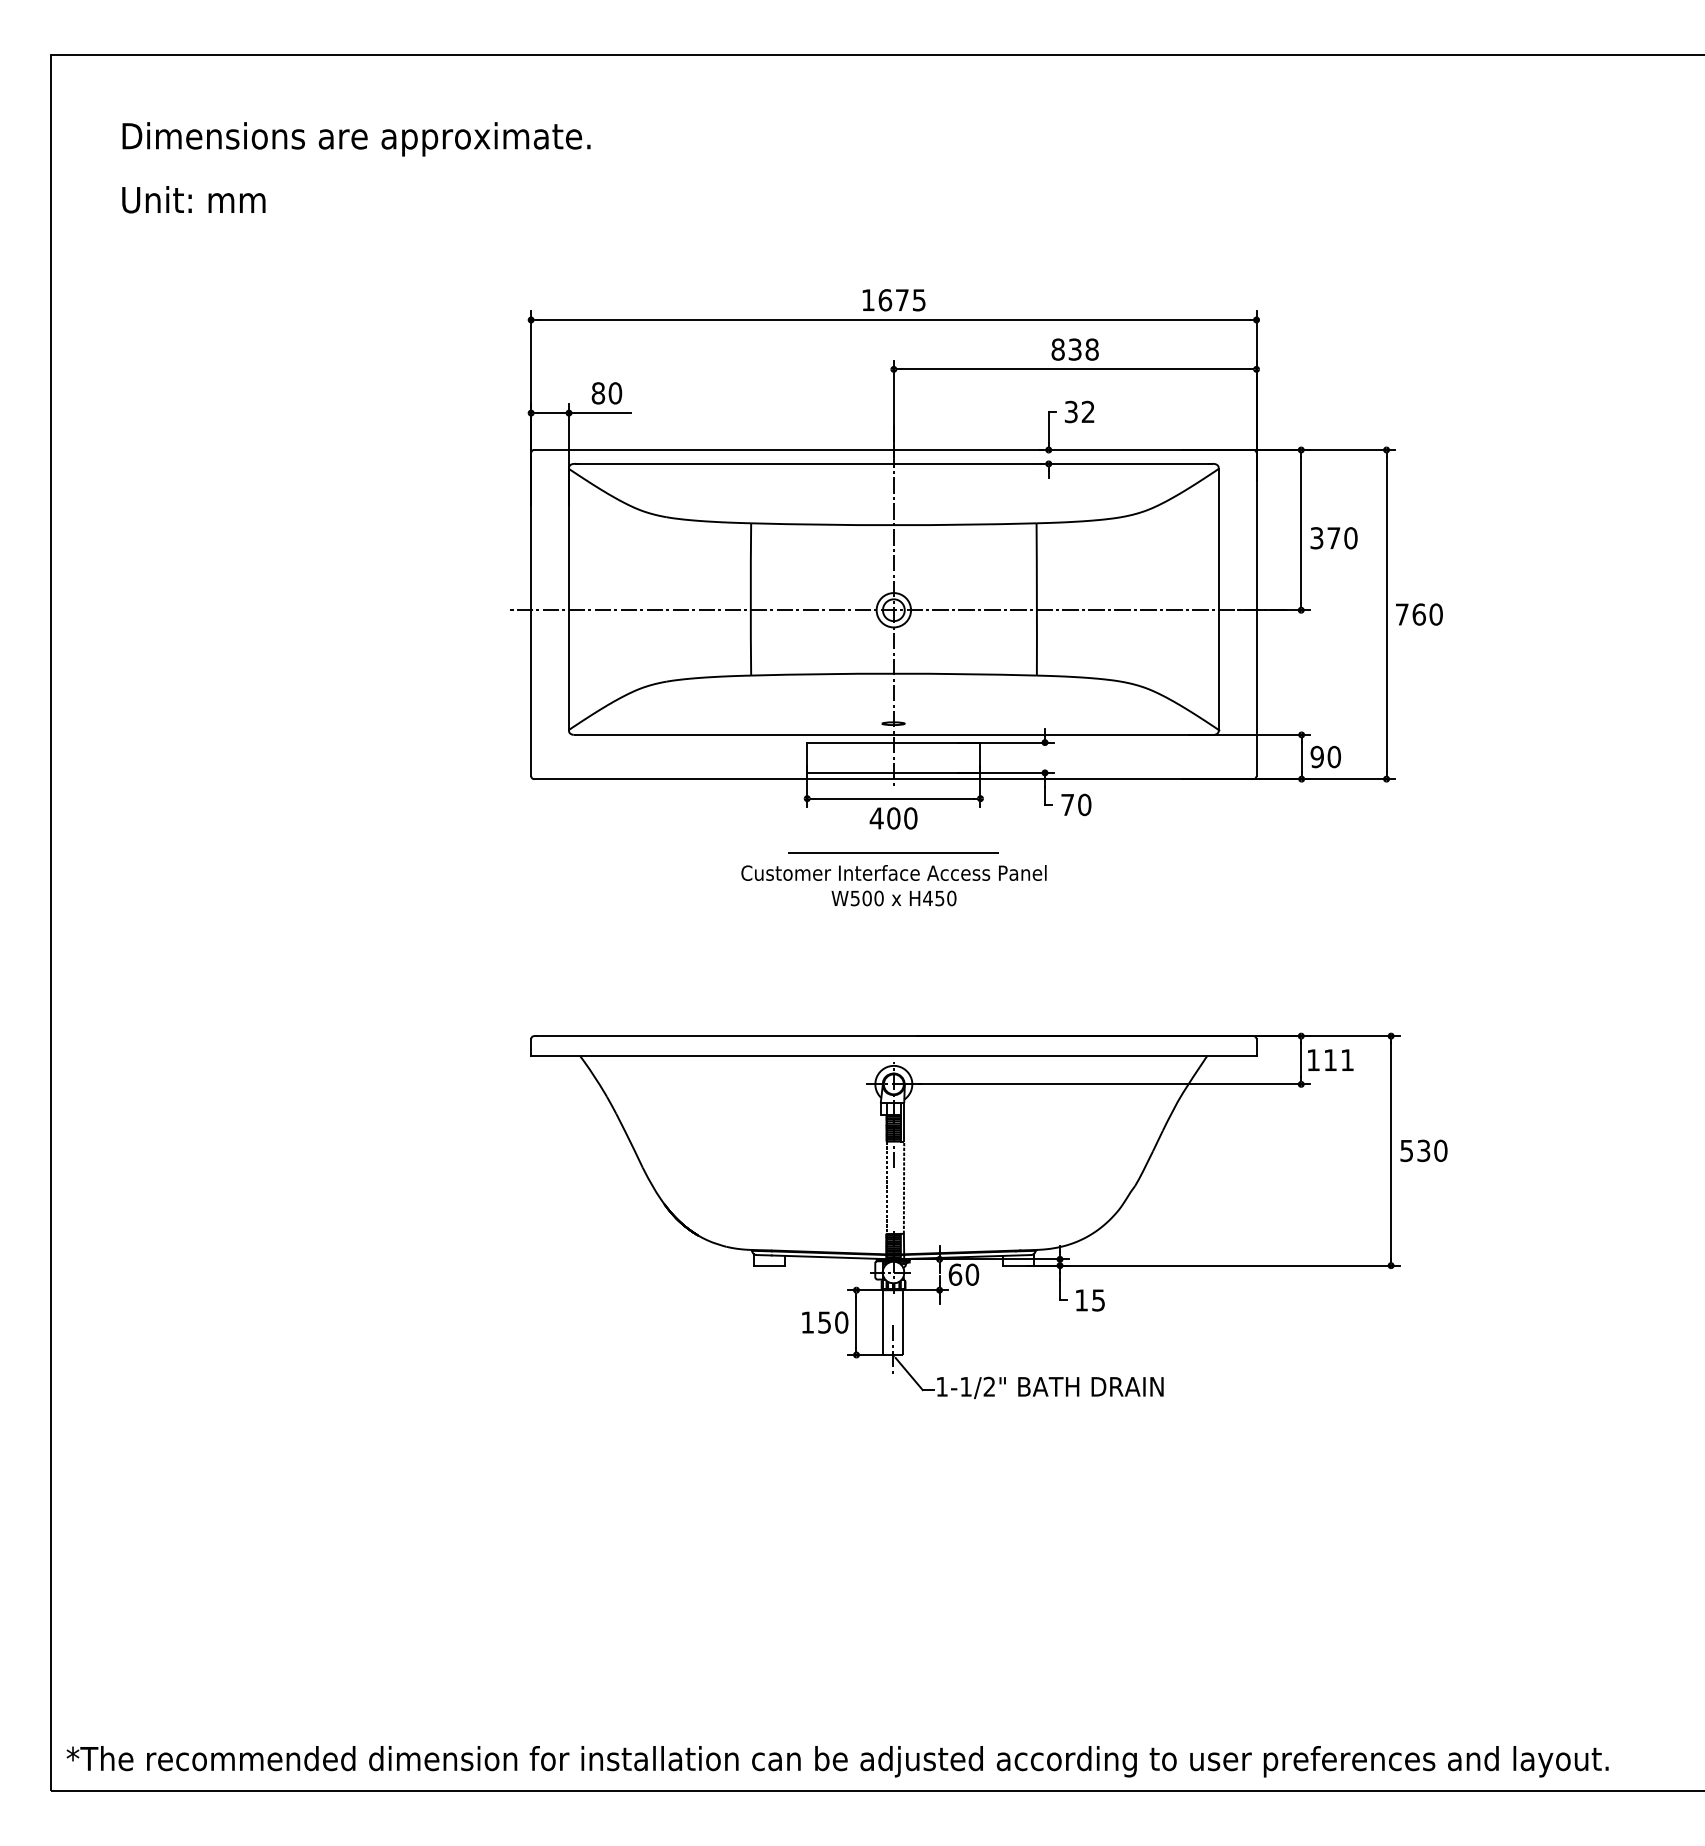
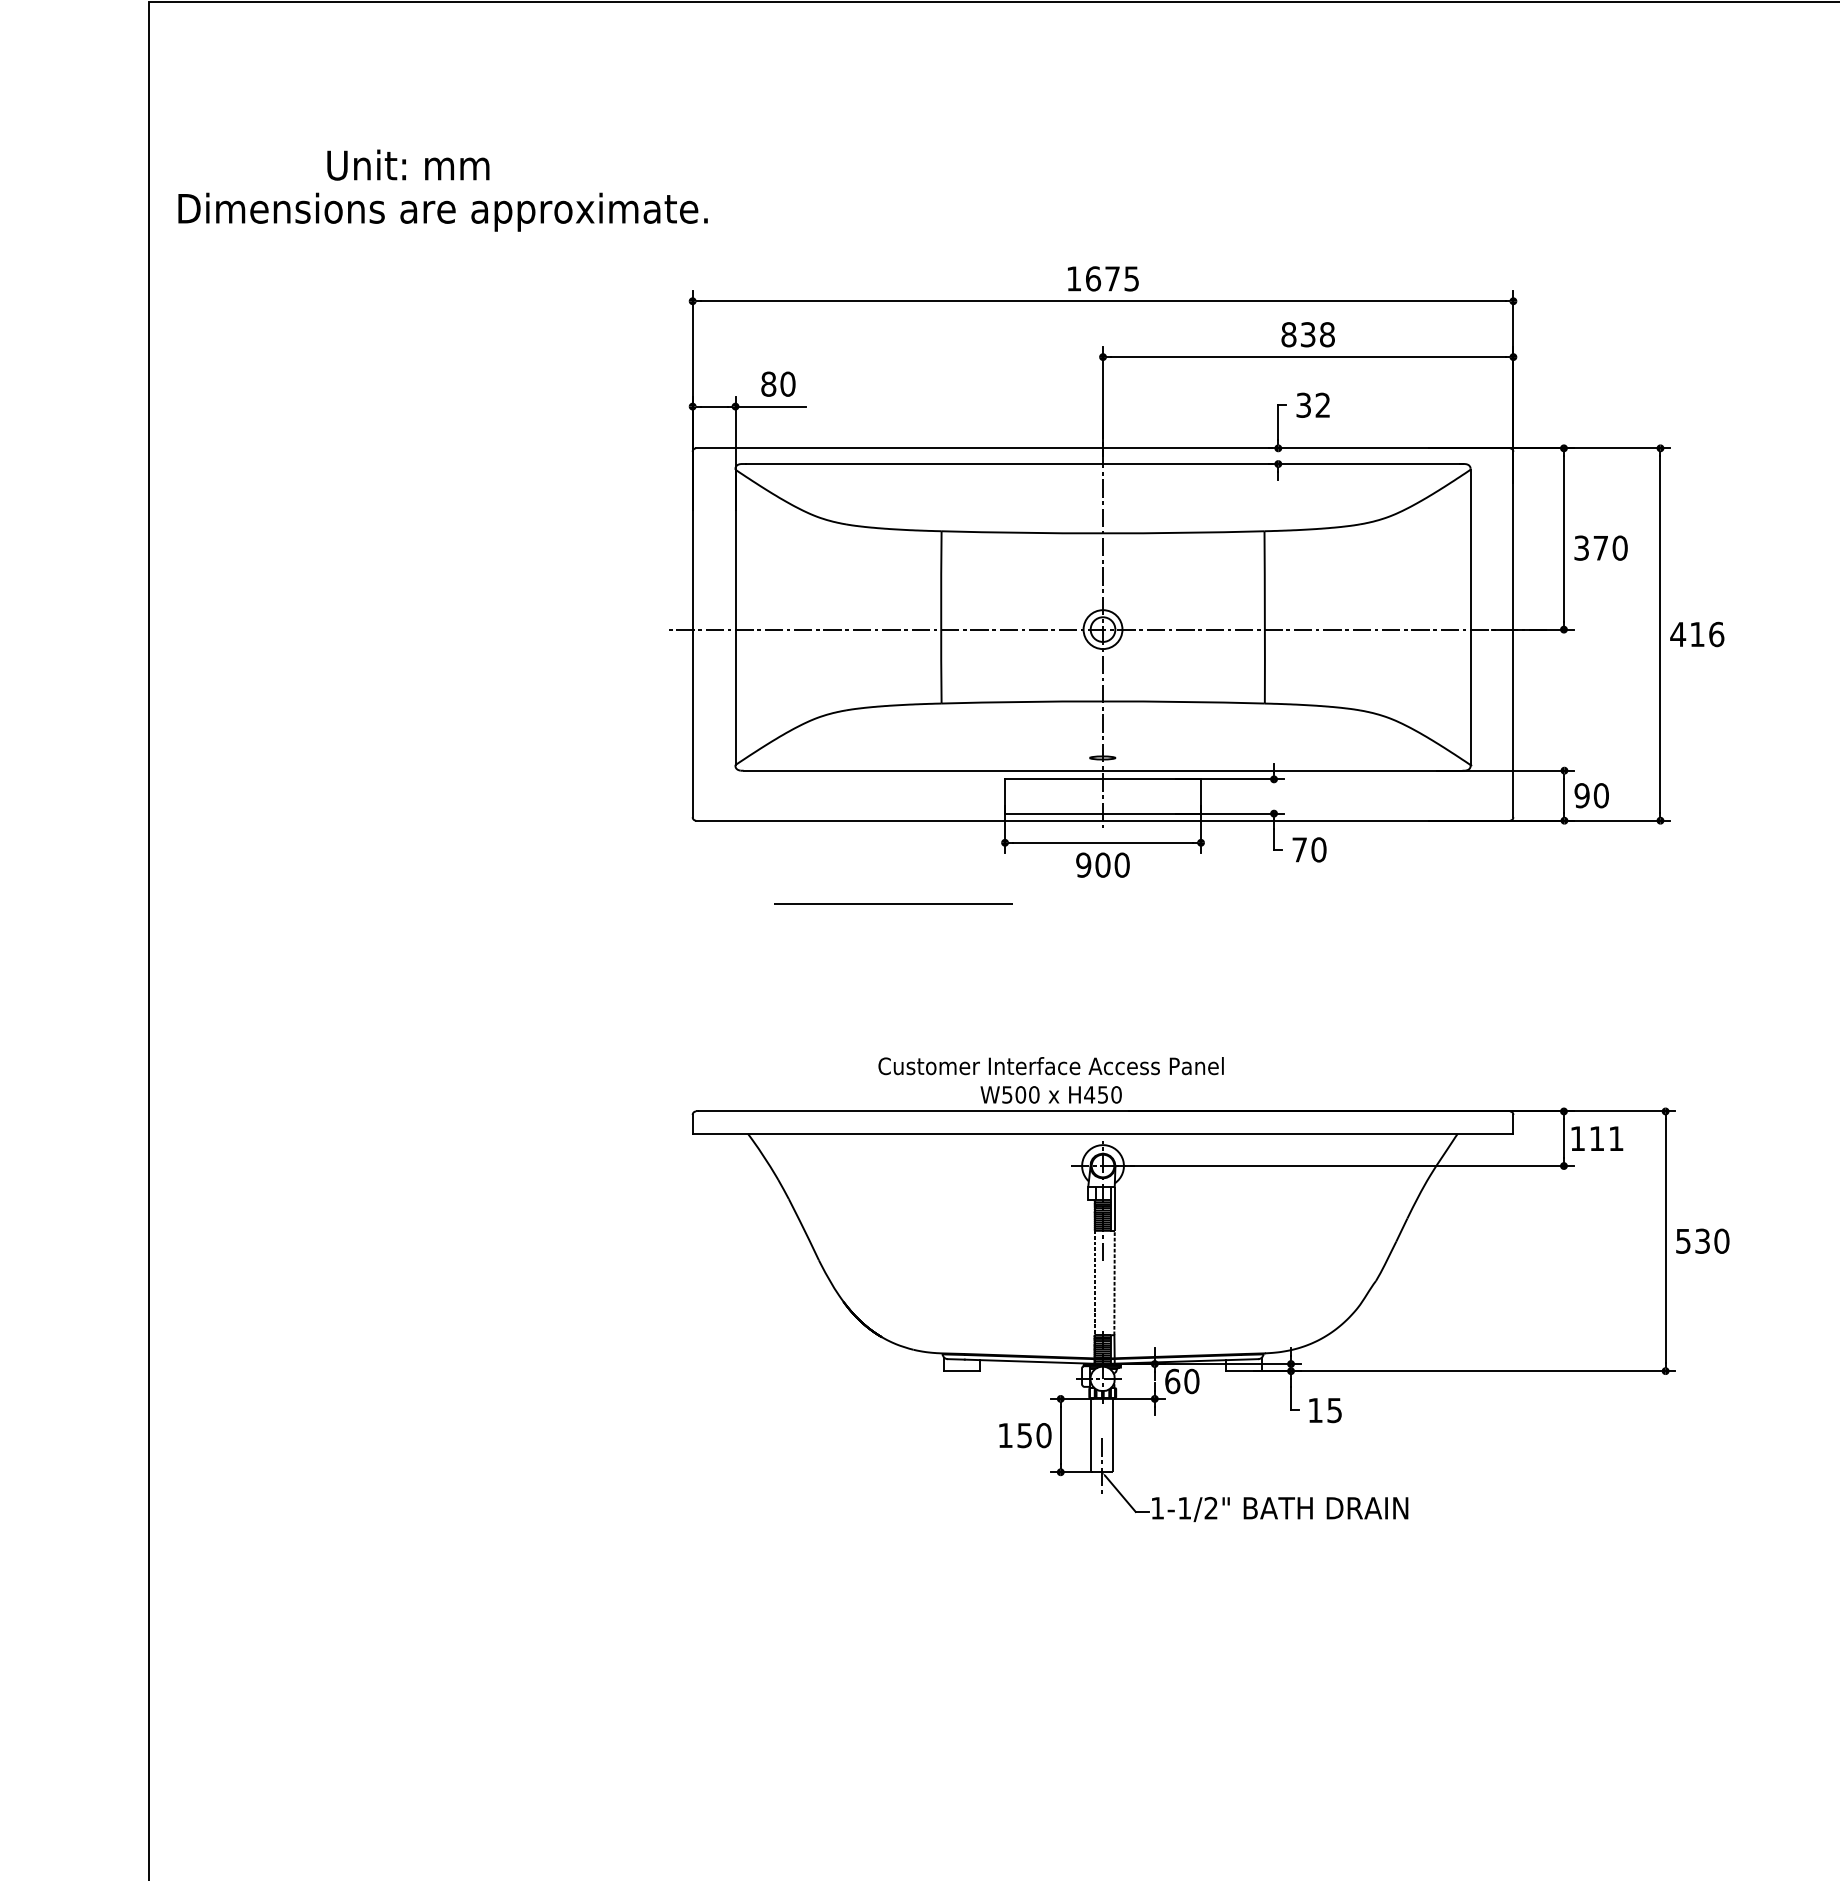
text: (356, 139) -> (443, 212), moved
text: (193, 199) -> (407, 164), moved
text: (1418, 614) -> (1696, 634), 760 -> 416
text: (876, 818) -> (1083, 865), 400 -> 900
line: (893, 852) -> (893, 903), moved
text: (893, 885) -> (1050, 1080), moved

